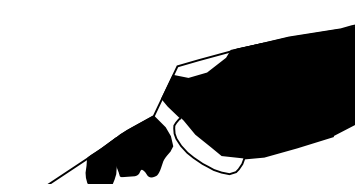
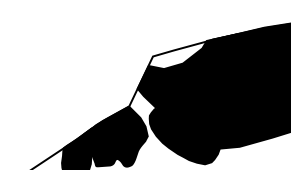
fill: (209, 143) -> (185, 133), added

